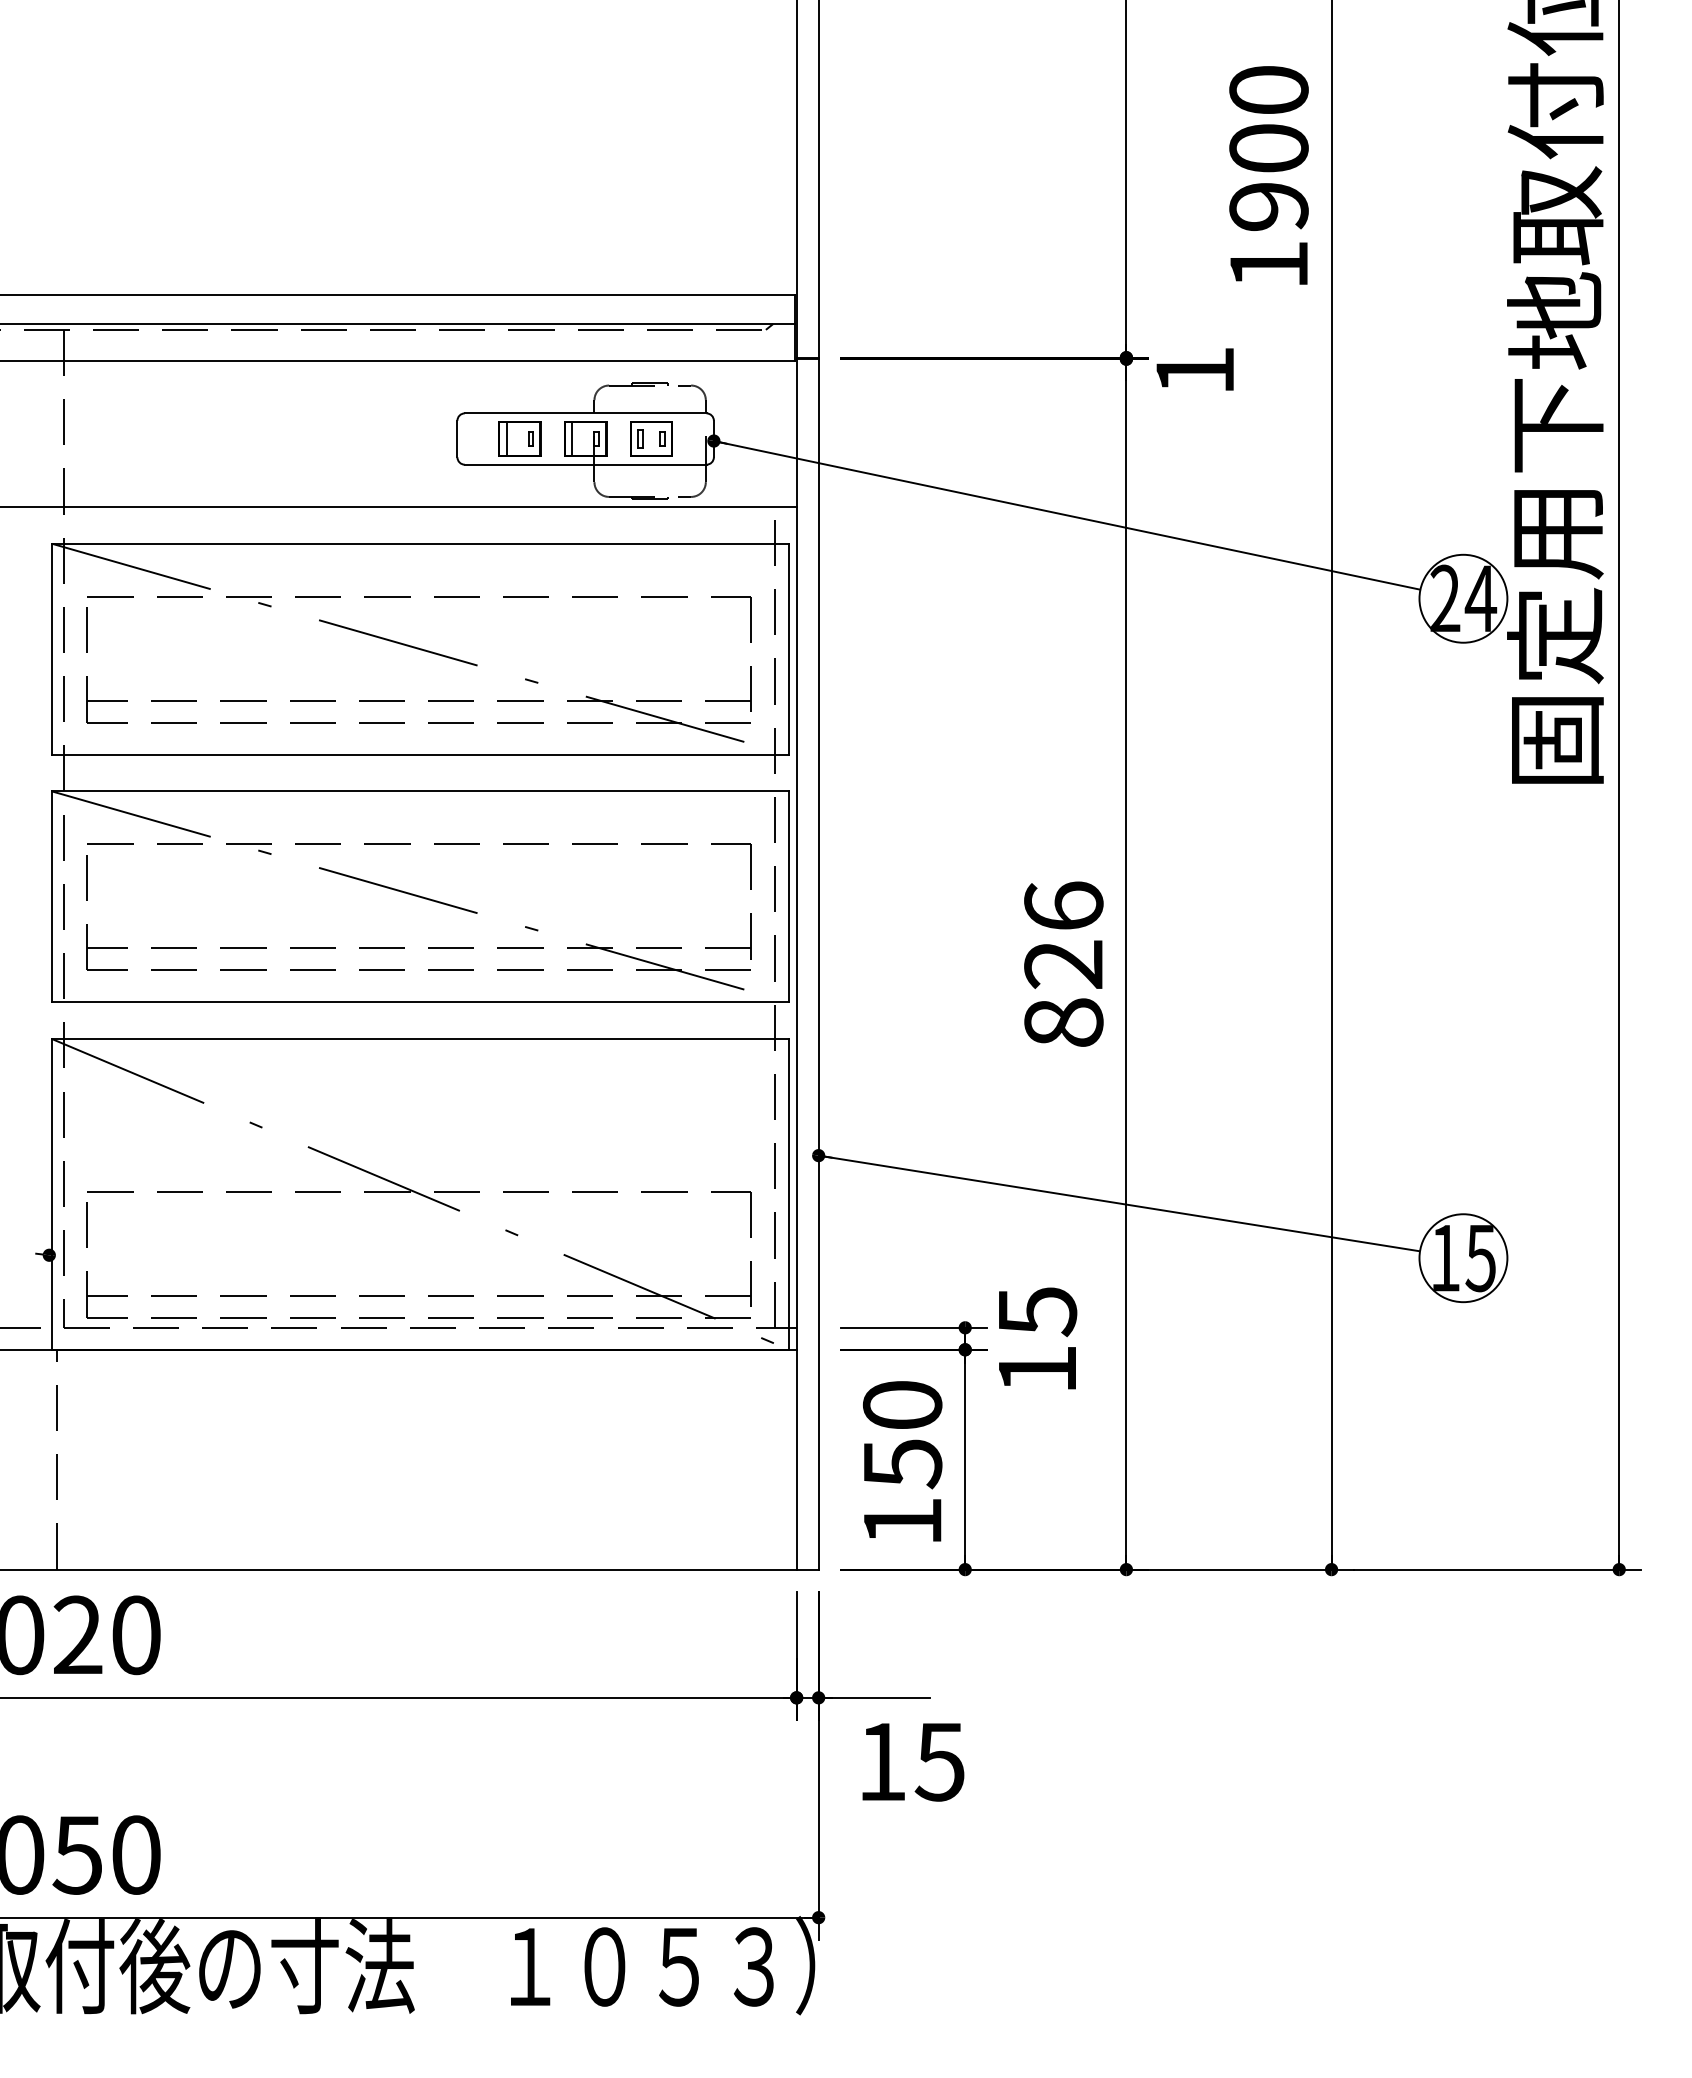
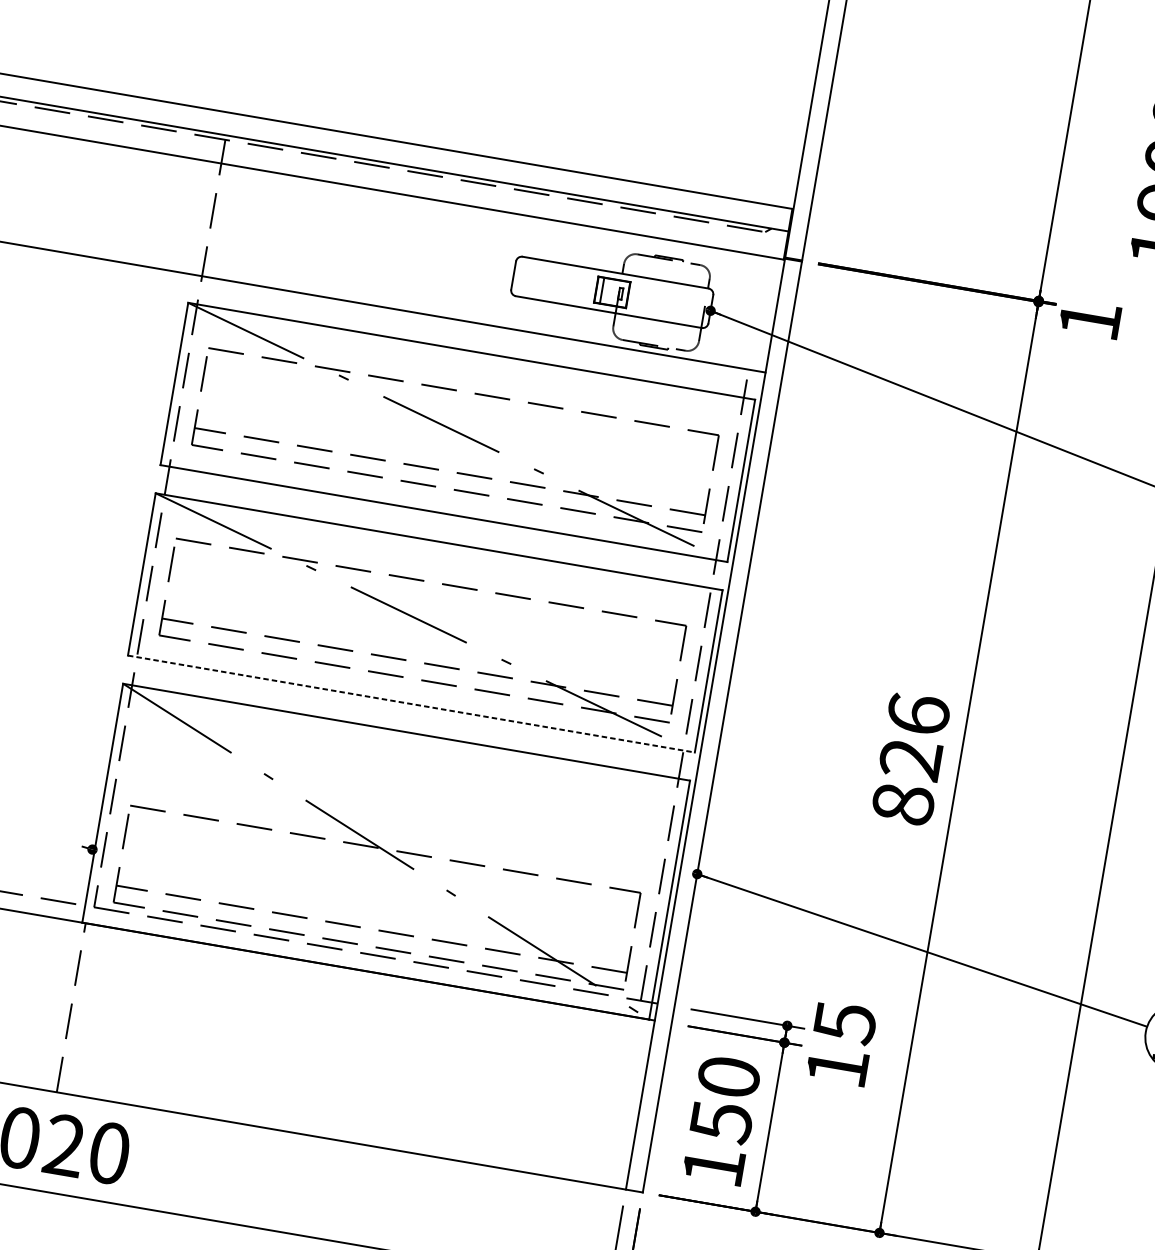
part: (519, 438) -> (561, 283), removed
part: (651, 438) -> (662, 300), removed
line: (420, 1002) -> (411, 704), solid -> dashed

